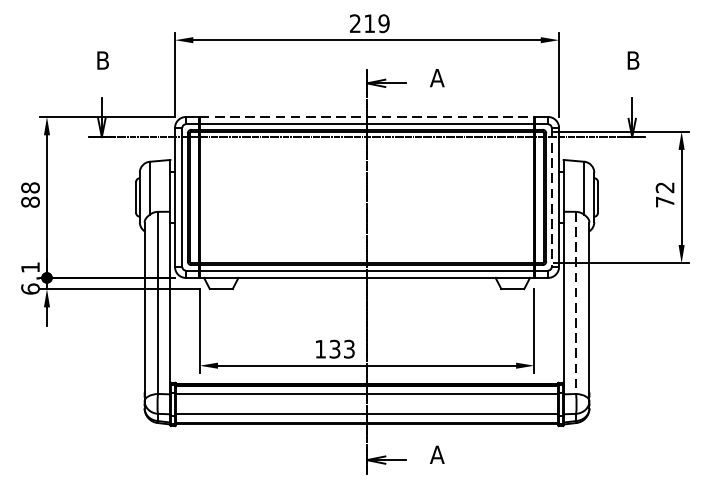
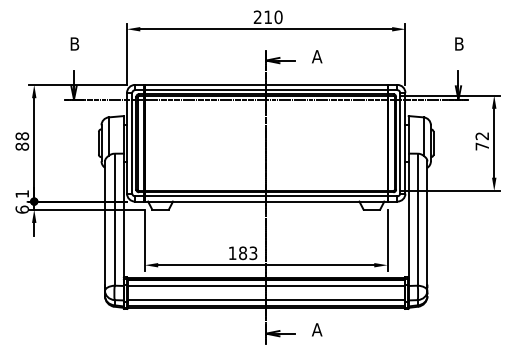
text: (383, 23) -> (278, 17), 219 -> 210
line: (367, 116) -> (266, 84), dashed -> solid
line: (552, 197) -> (400, 143), dashed -> solid
line: (575, 304) -> (417, 220), dashed -> solid
text: (335, 349) -> (243, 253), 133 -> 183

